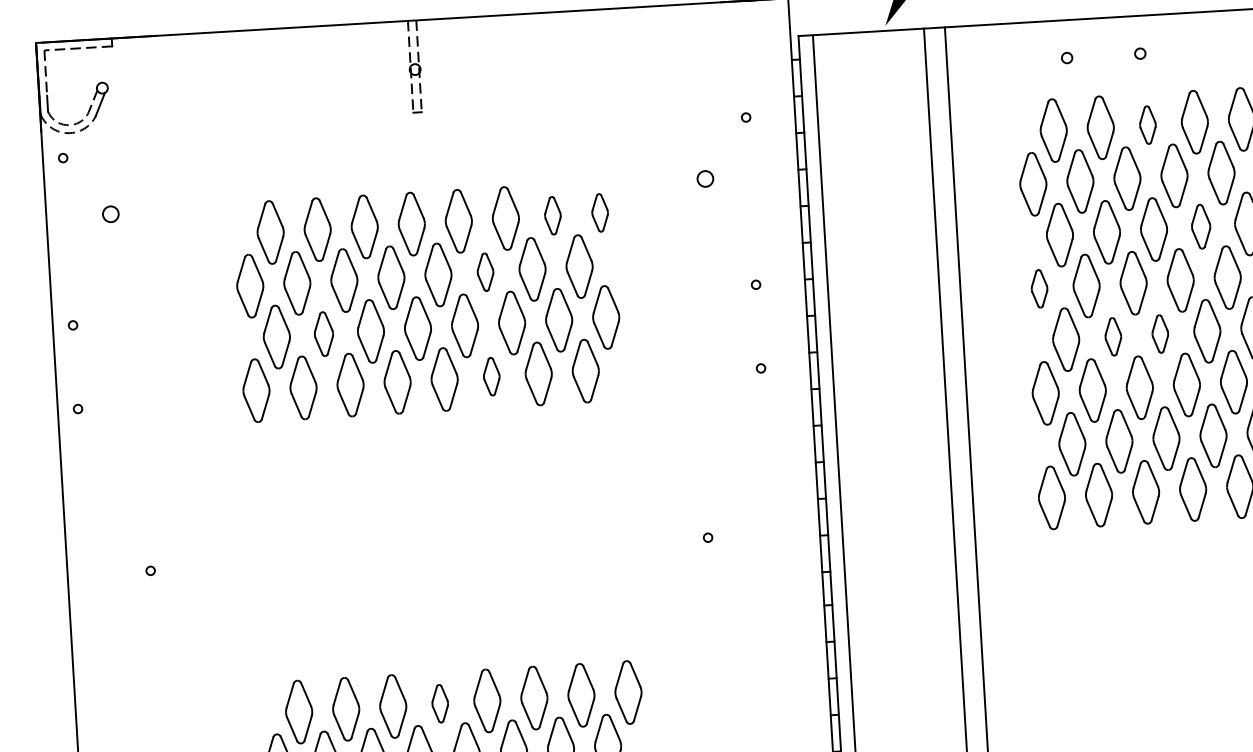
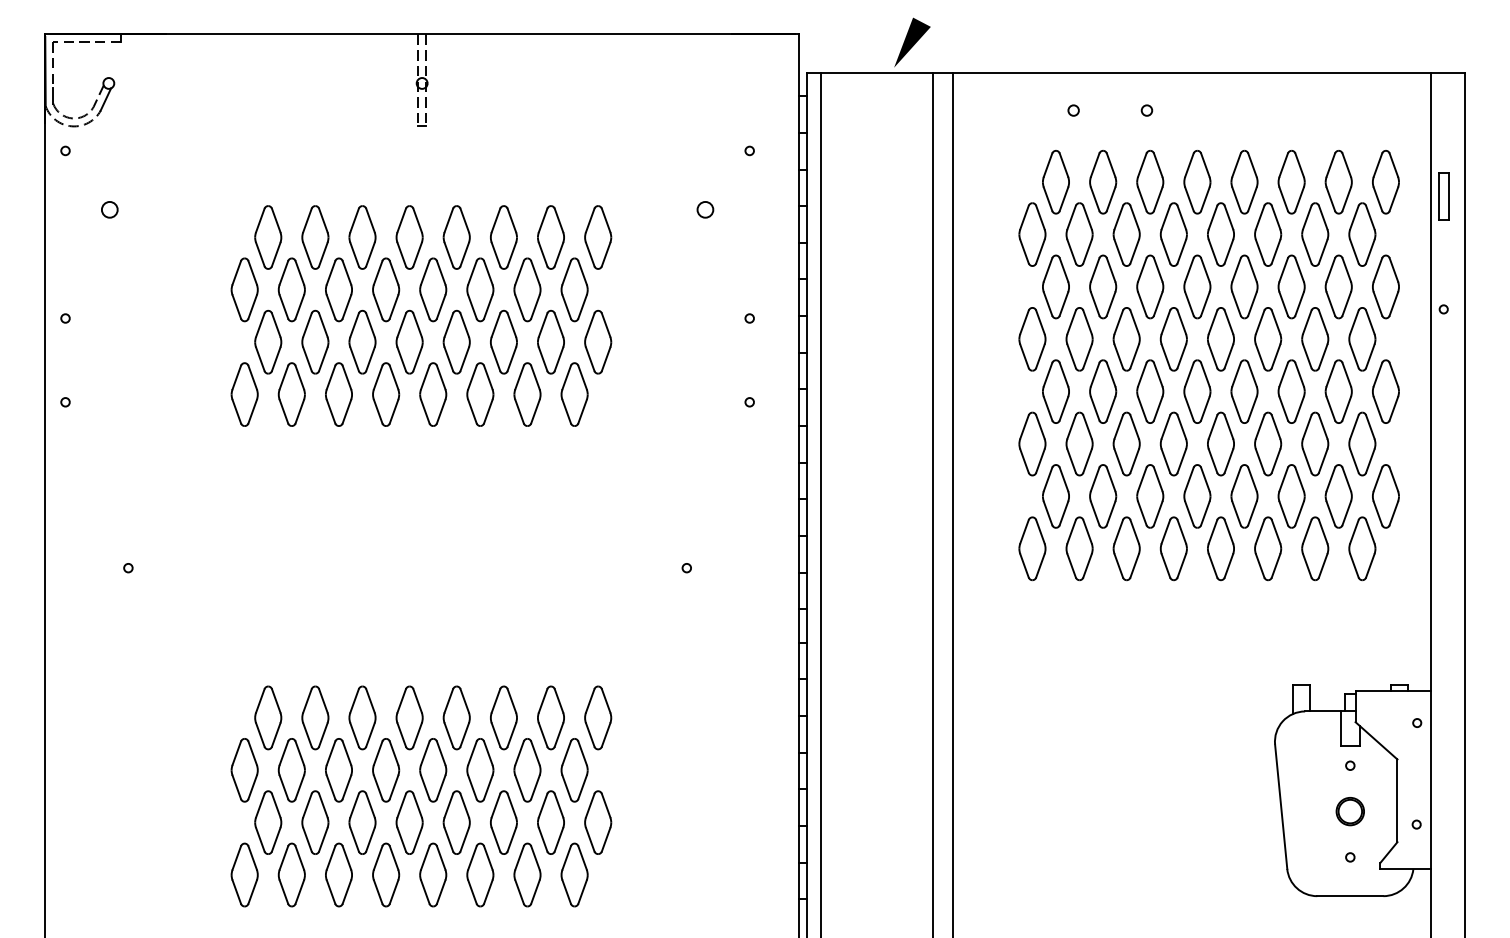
part: (1148, 125) -> (1150, 182), size x1.67
part: (600, 212) -> (598, 237), size x1.67
part: (552, 215) -> (550, 237), size x1.67
part: (1201, 226) -> (1197, 286), size x1.43
part: (485, 271) -> (480, 289), size x1.67
part: (1039, 288) -> (1032, 339), size x1.67
part: (323, 333) -> (315, 341), size x1.43
part: (1160, 333) -> (1150, 391), size x1.67
part: (1113, 336) -> (1103, 391), size x1.67
part: (491, 376) -> (480, 394), size x1.67
part: (440, 703) -> (409, 717), size x1.67

